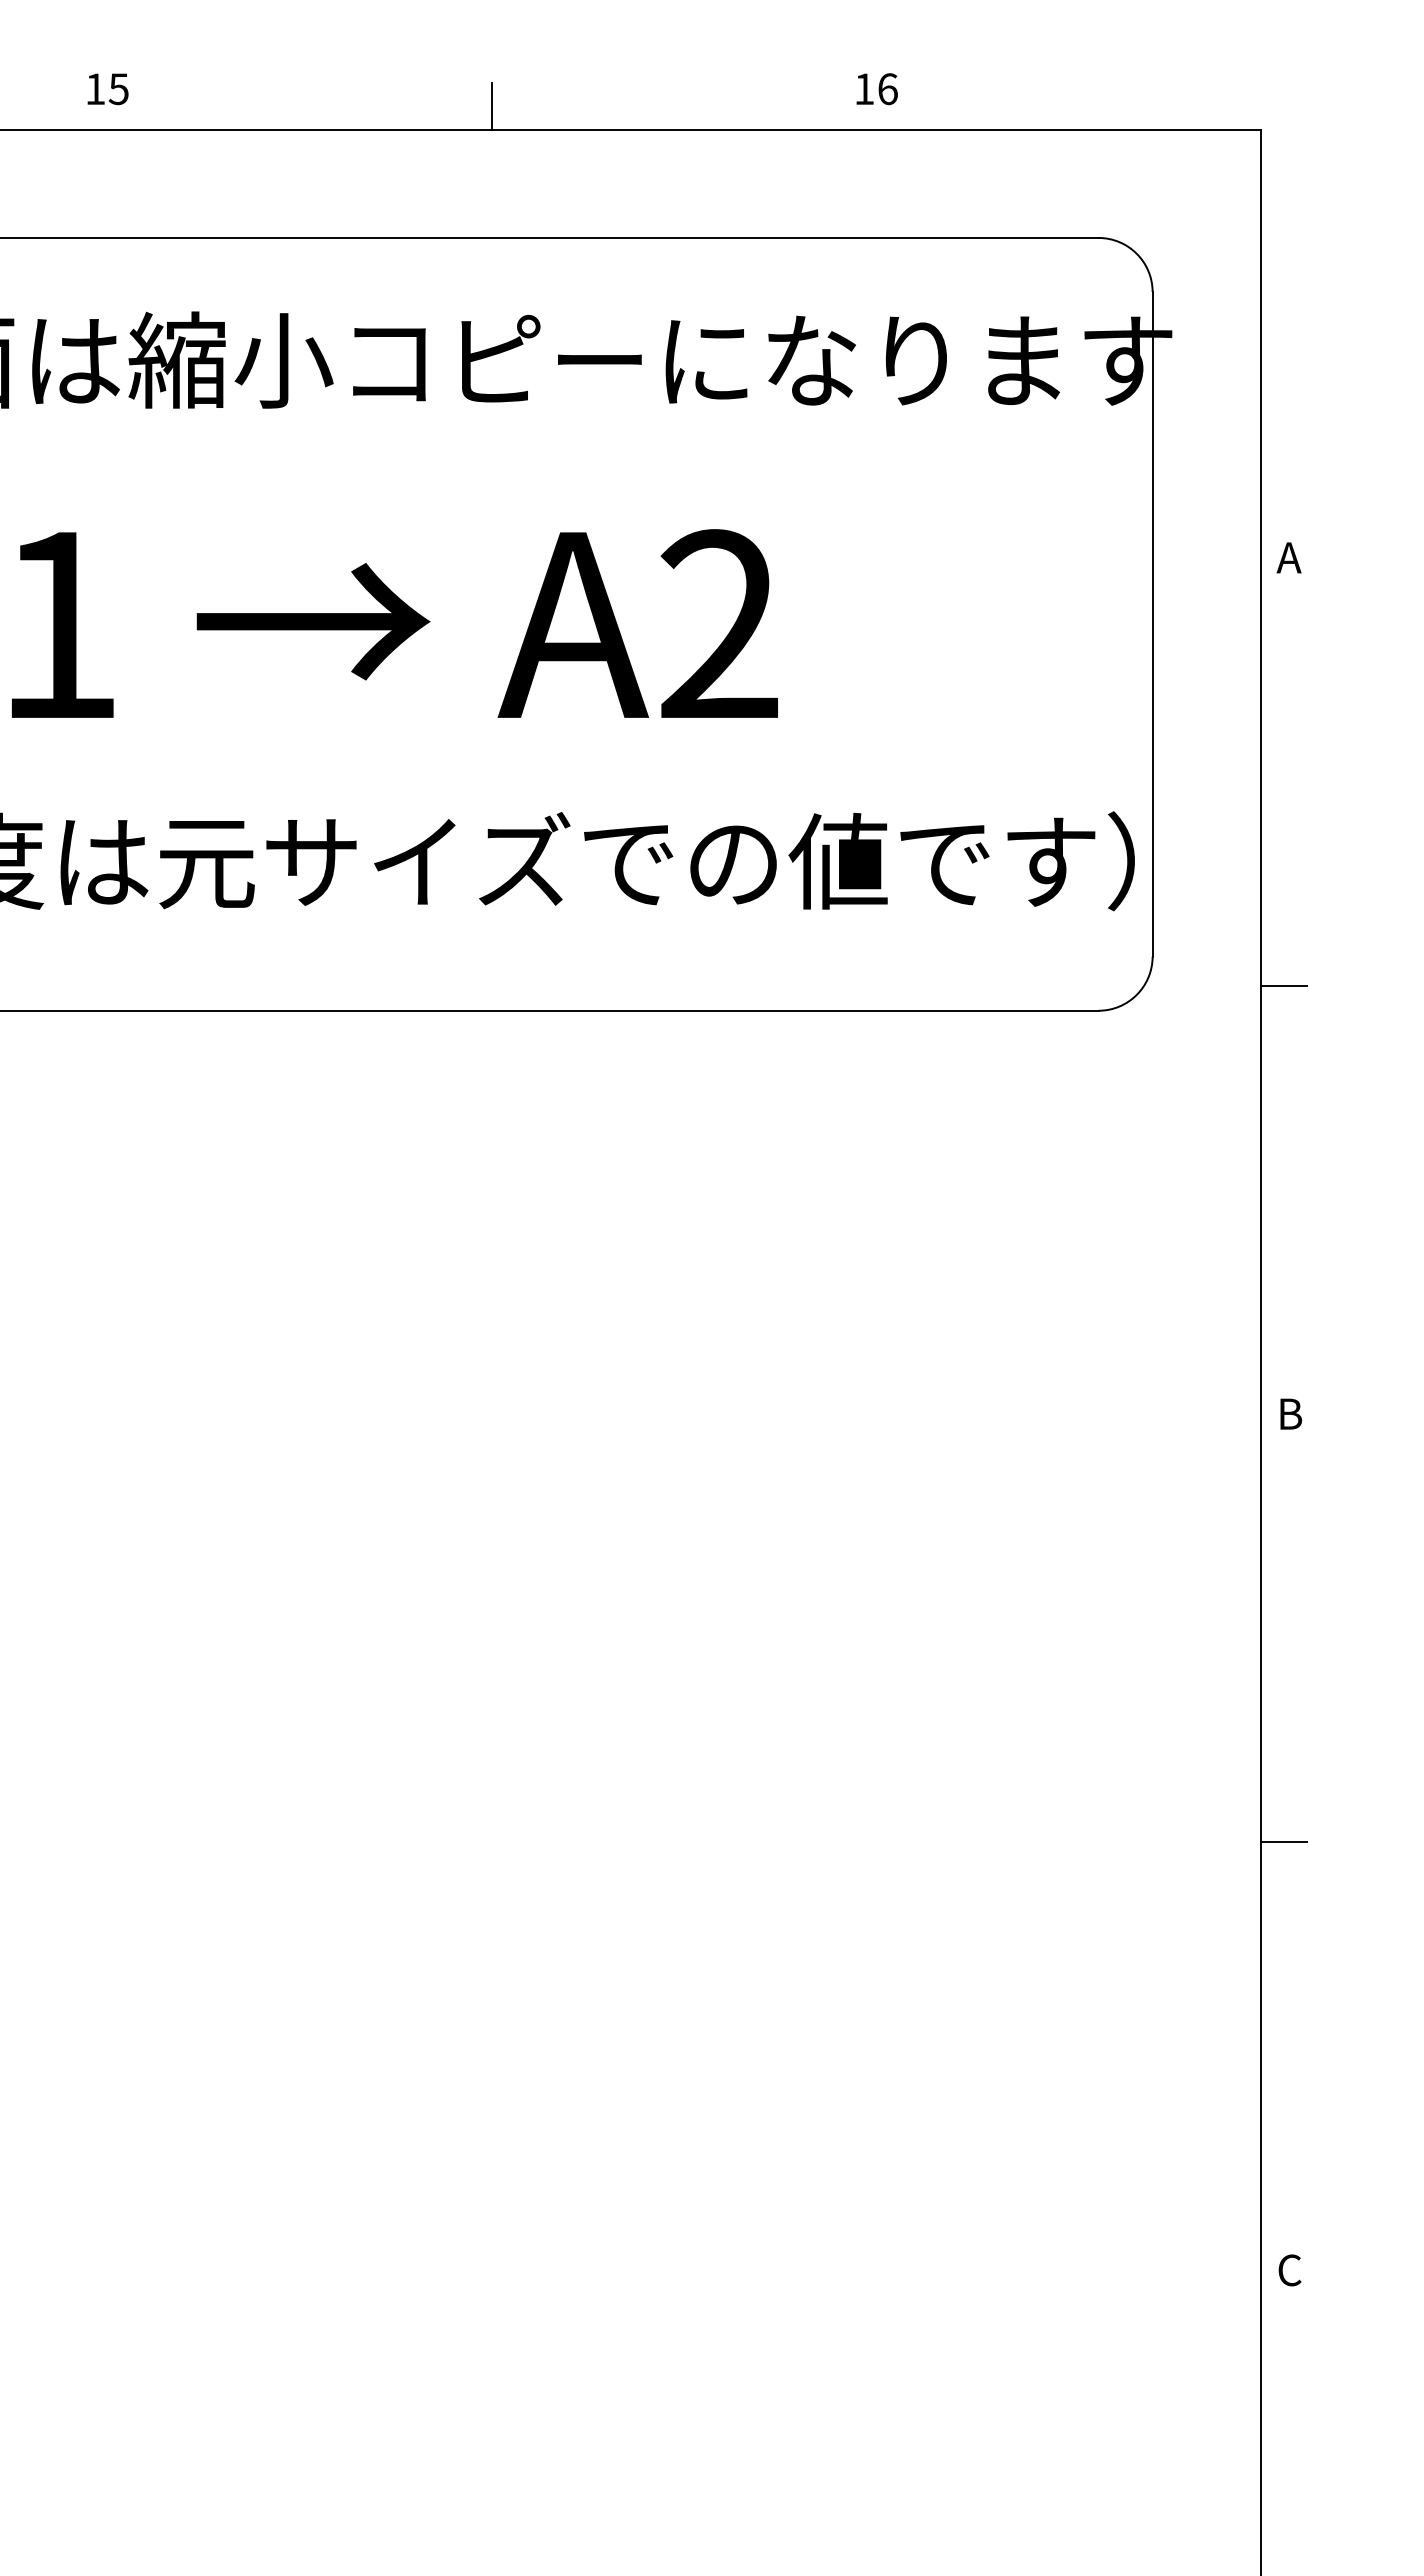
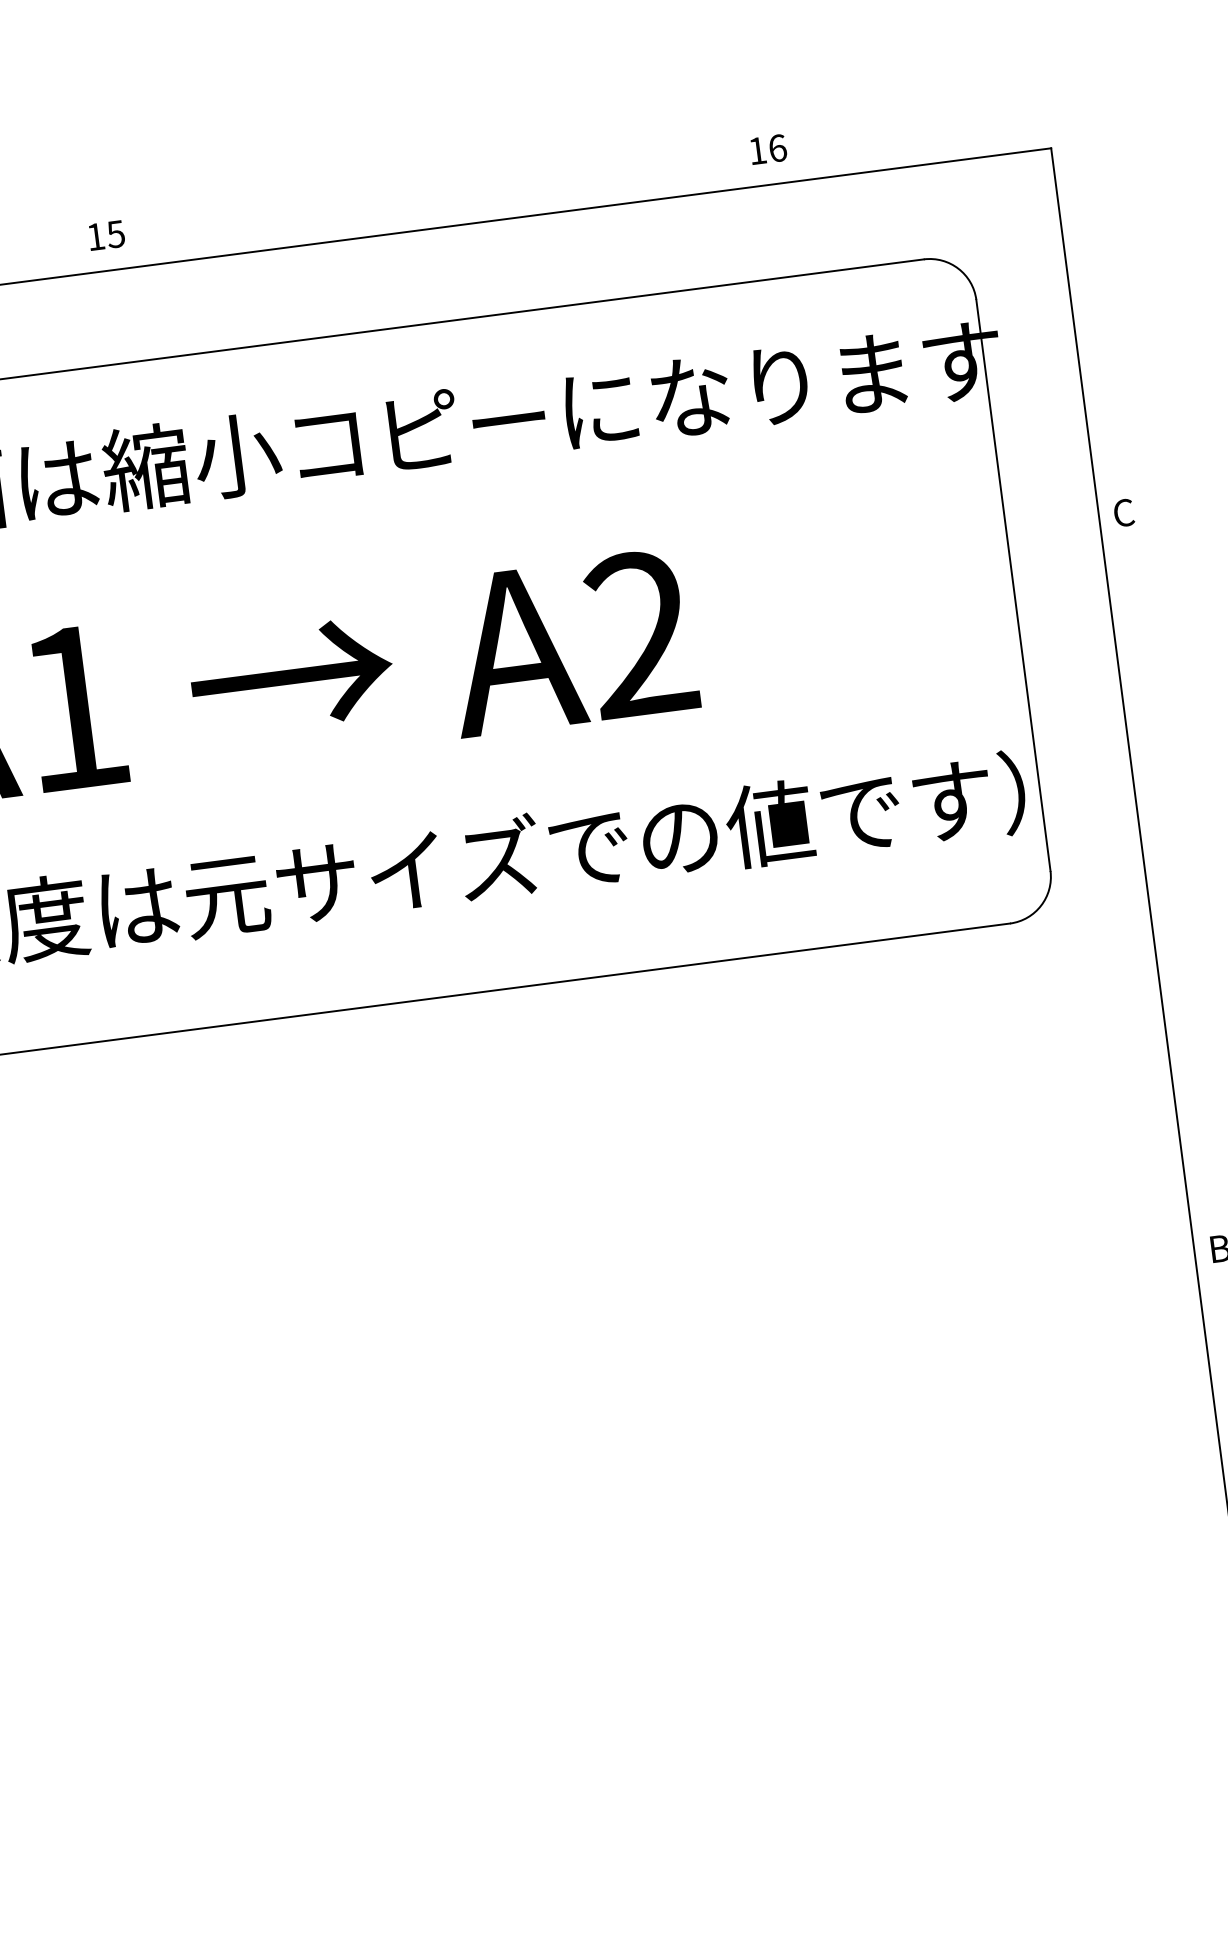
text: (107, 89) -> (106, 235), moved
text: (876, 89) -> (767, 149), moved
line: (491, 106) -> (387, 214), removed
text: (1288, 557) -> (1122, 512), A -> C
line: (1283, 986) -> (1166, 882), removed

